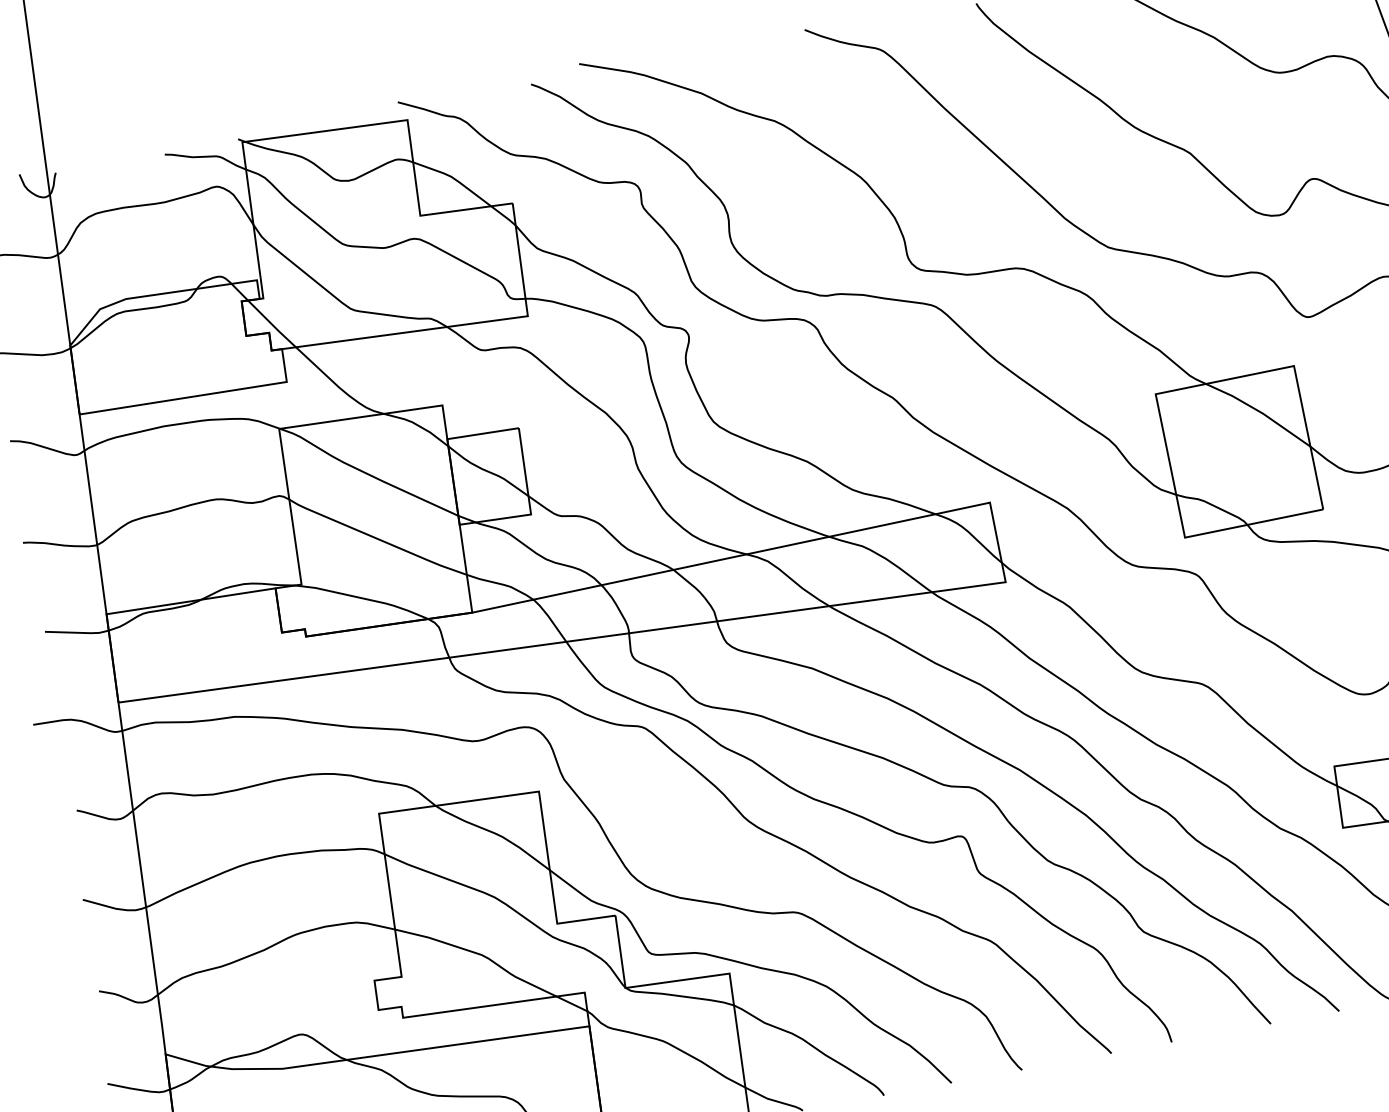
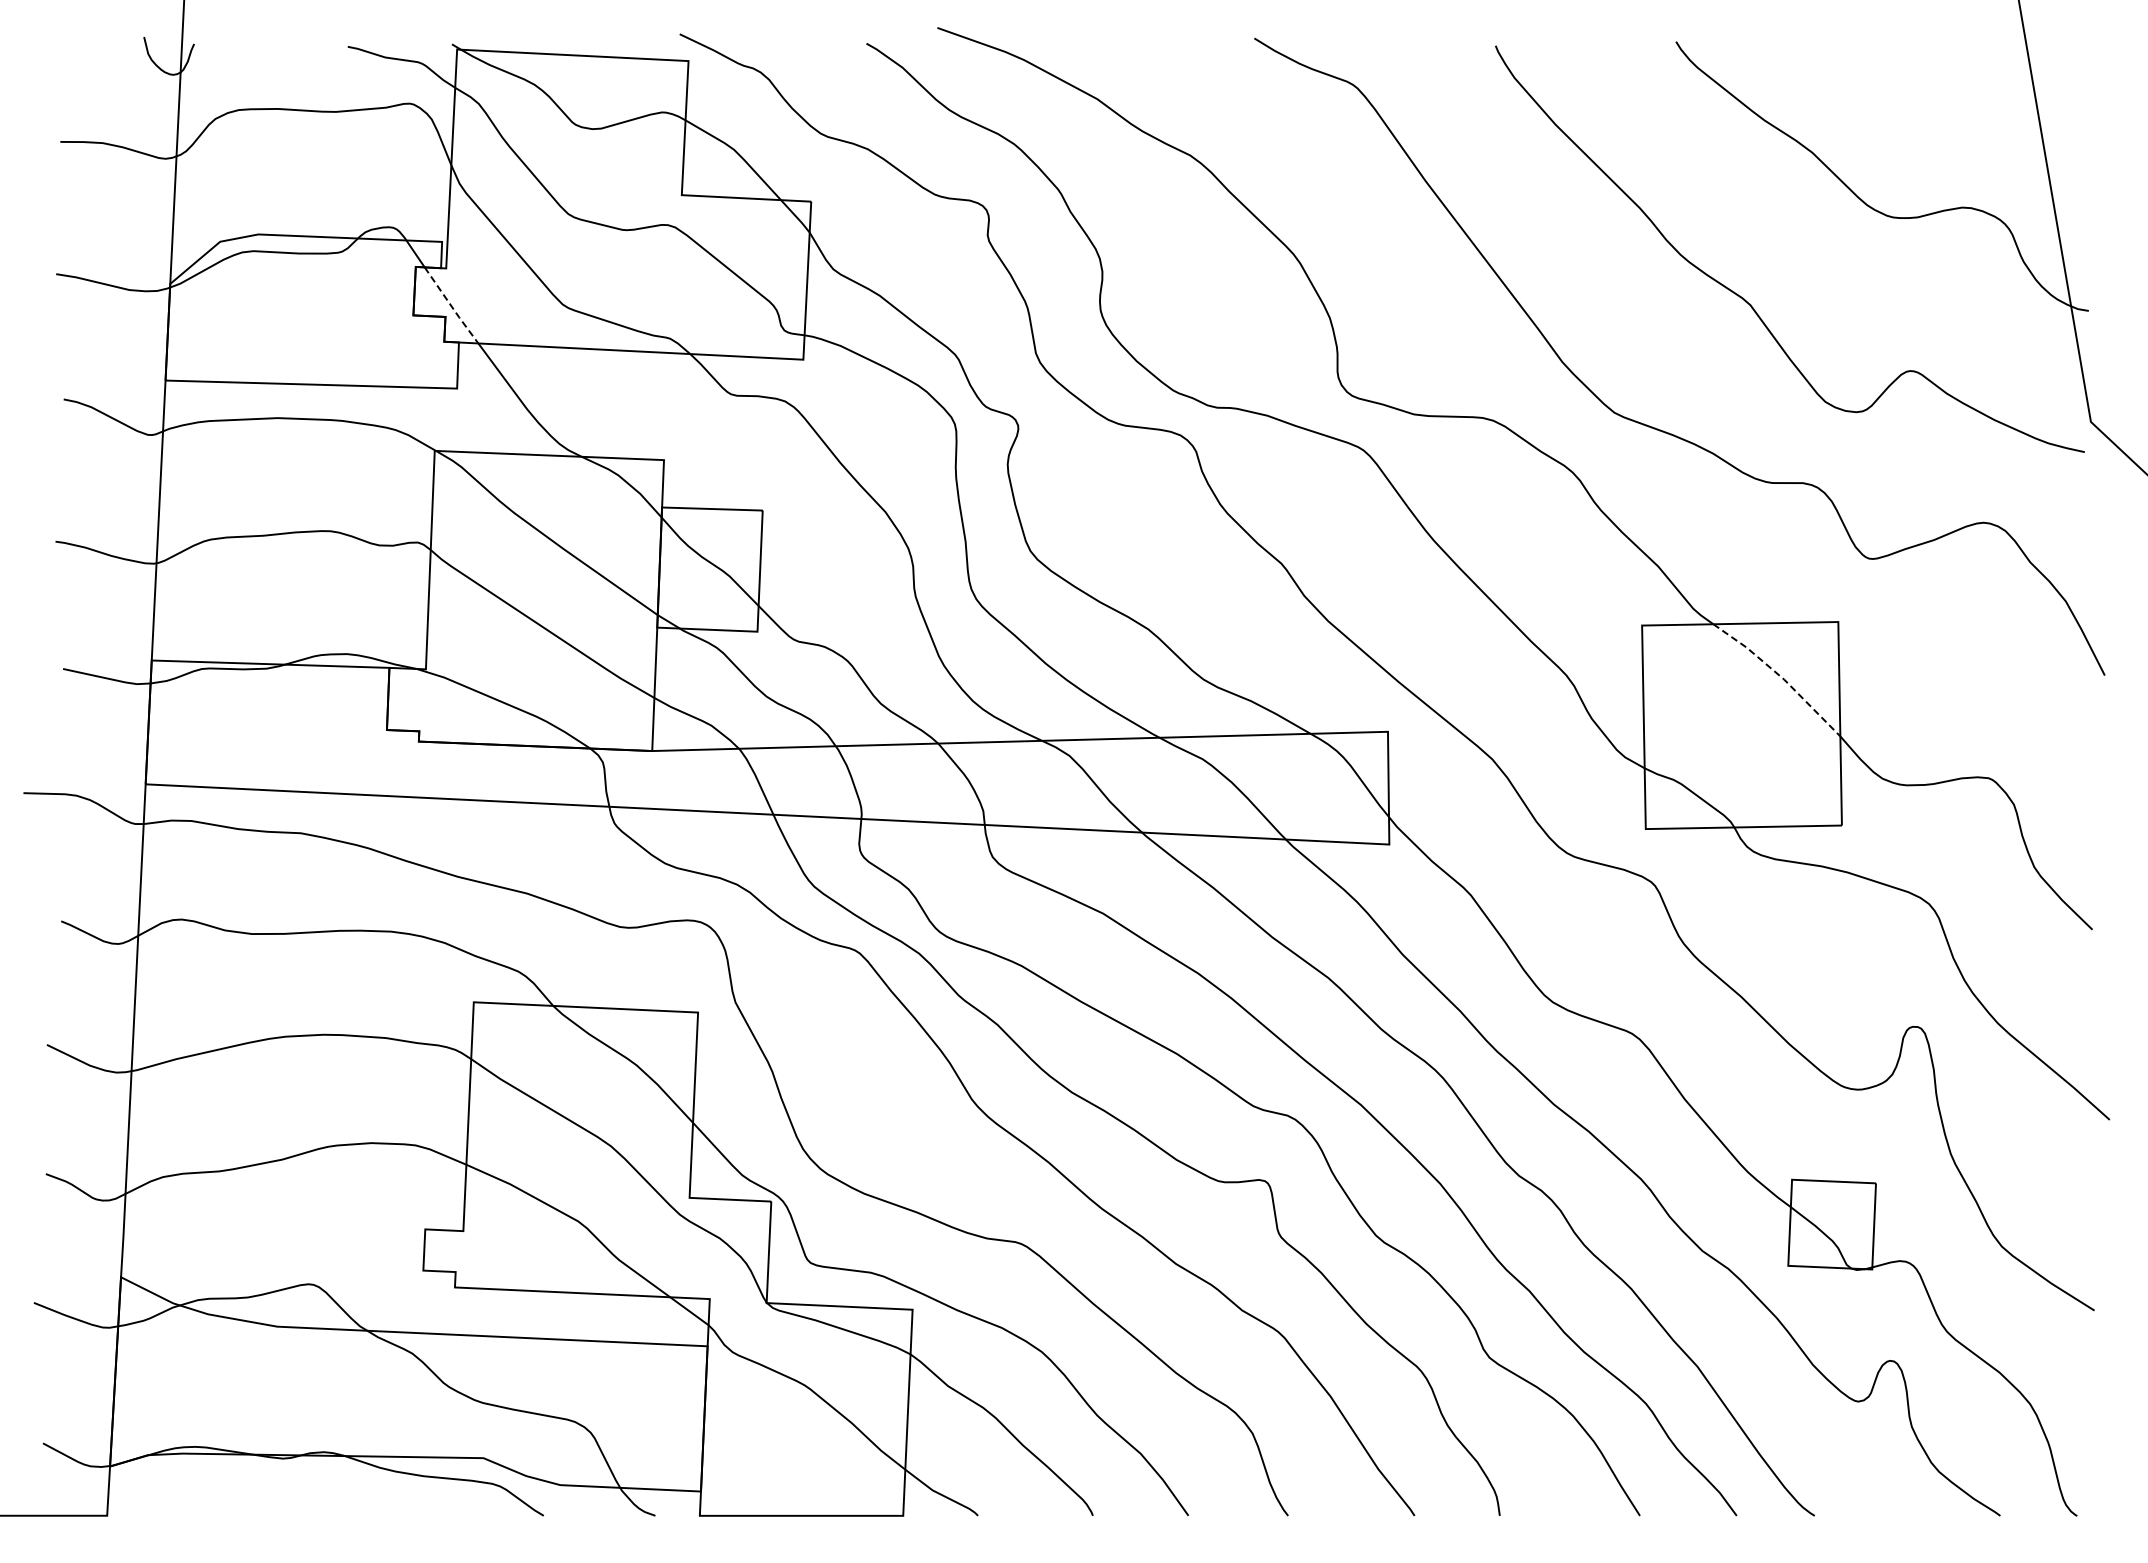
line: (272, 324) -> (451, 306), solid -> dashed
line: (1260, 412) -> (1780, 676), solid -> dashed

